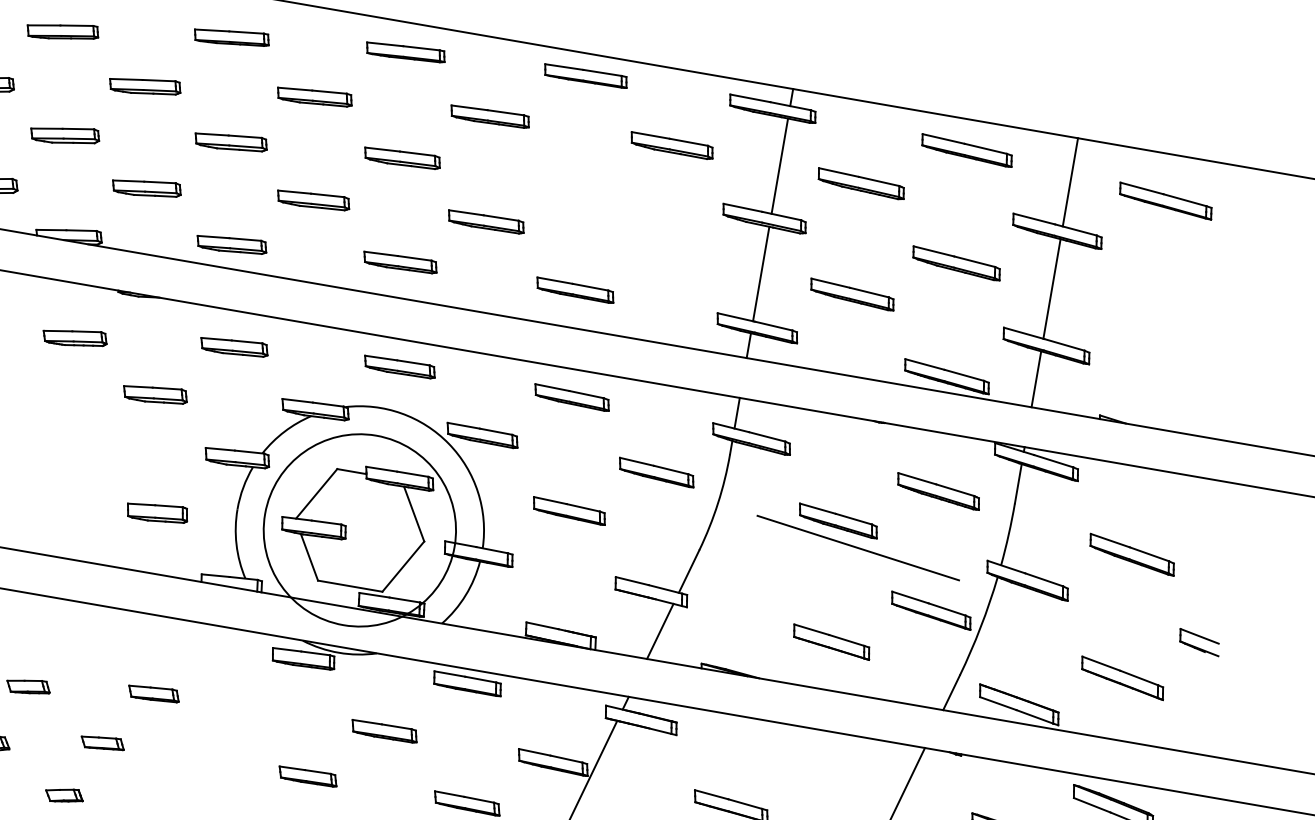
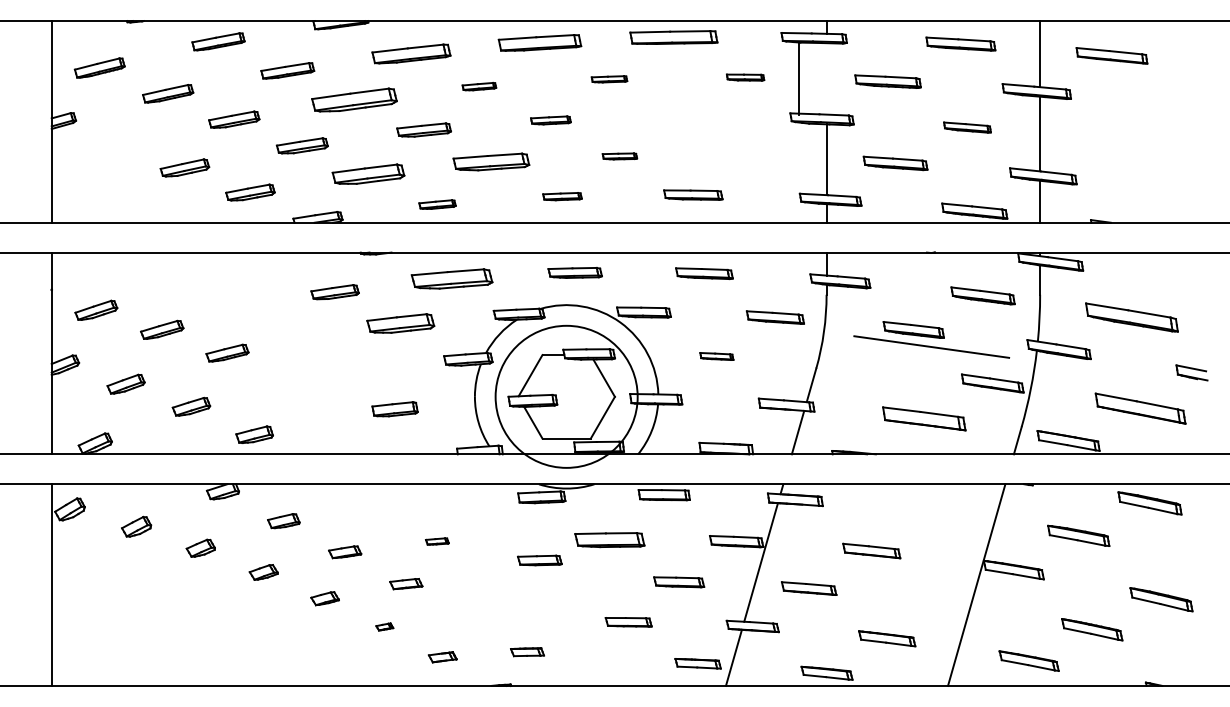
part: (232, 36) -> (411, 53), size x1.4
part: (405, 51) -> (539, 42), size x1.4
part: (586, 75) -> (674, 37), size x1.4
part: (145, 86) -> (354, 100), size x1.6
part: (315, 96) -> (479, 86), size x0.6
part: (490, 116) -> (609, 79), size x0.6
part: (672, 145) -> (745, 77), size x0.6
part: (401, 158) -> (550, 120), size x0.7
line: (779, 165) -> (798, 78), moved
part: (147, 186) -> (368, 173), size x1.4
part: (313, 200) -> (491, 162), size x1.4
part: (485, 221) -> (619, 156), size x0.6
part: (231, 244) -> (437, 204), size x0.7
part: (400, 262) -> (562, 196), size x0.7
part: (956, 263) -> (967, 127), size x0.7
part: (234, 346) -> (452, 278), size x1.6
part: (155, 392) -> (400, 322), size x1.4
part: (569, 511) -> (716, 356), size x0.6
part: (156, 512) -> (394, 409), moved
part: (1131, 554) -> (1131, 317), size x1.4
part: (830, 641) -> (923, 418), size x1.4
part: (1122, 678) -> (1140, 408), size x1.4
part: (154, 693) -> (437, 541), size x0.6
part: (384, 730) -> (609, 539), size x1.4
part: (307, 776) -> (539, 560), moved
part: (64, 794) -> (384, 626), size x0.6

